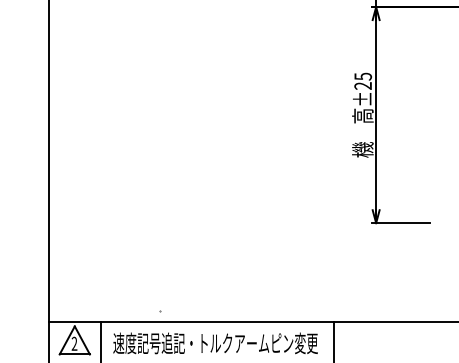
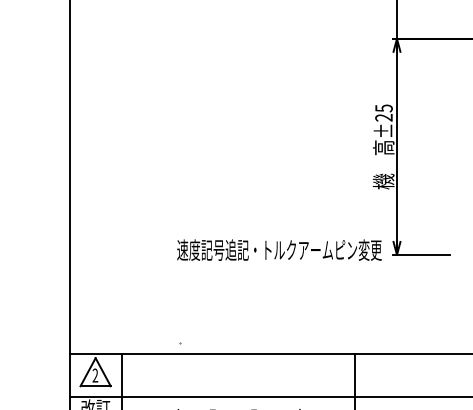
text: (215, 342) -> (279, 249), moved

